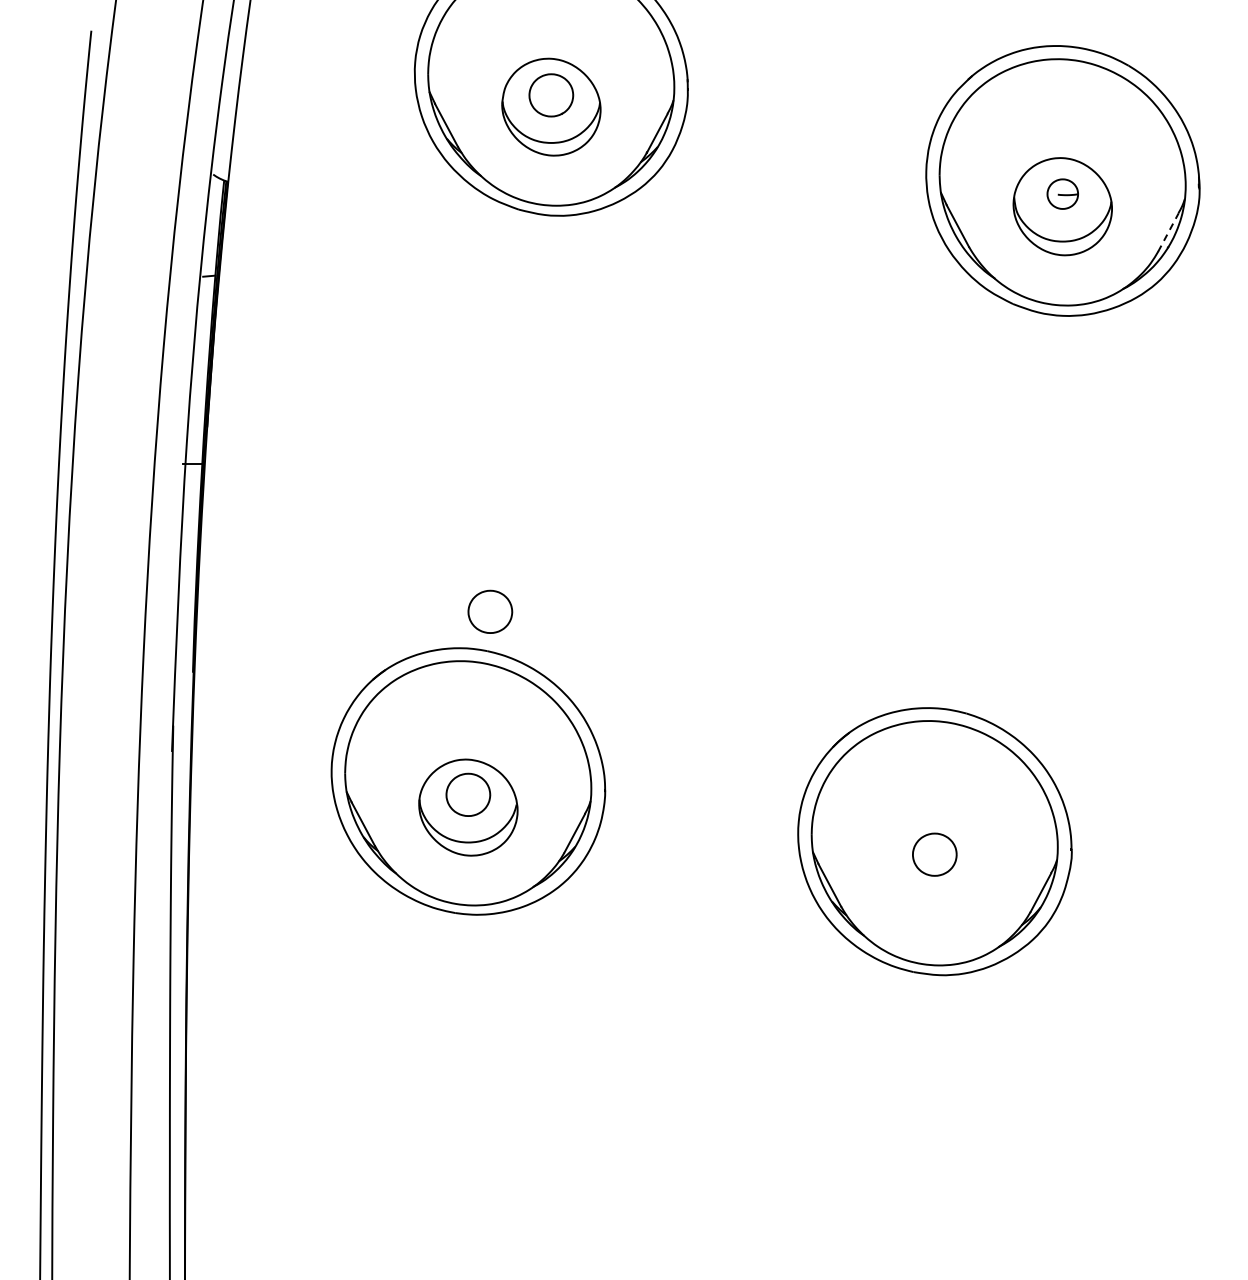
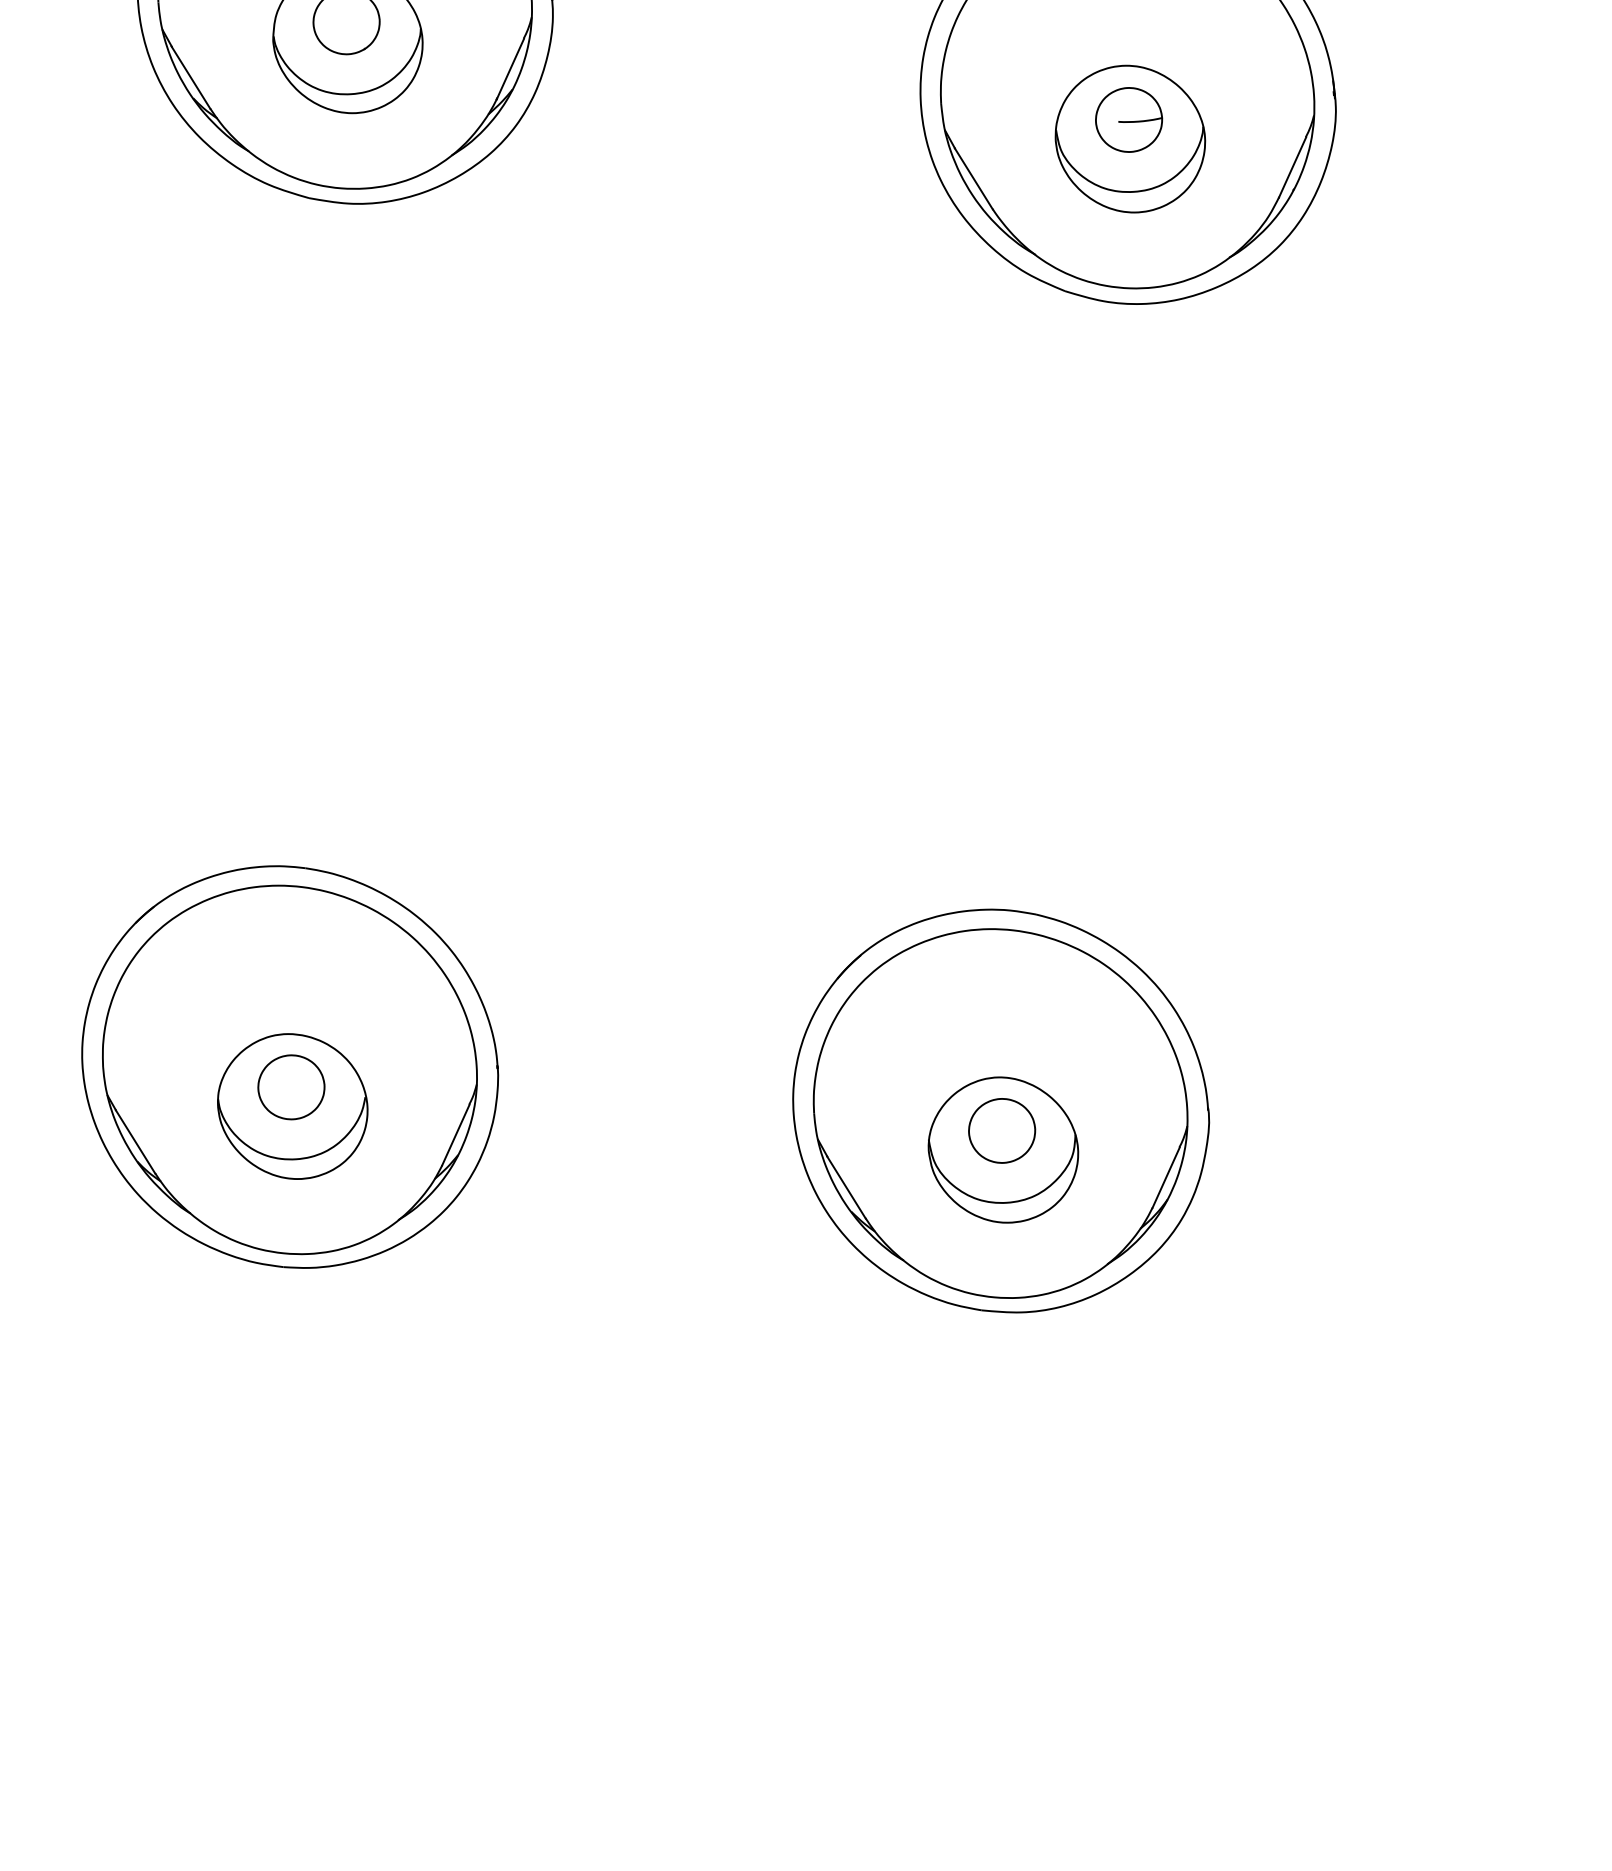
part: (1062, 194) -> (1128, 120), size x1.43
line: (1168, 232) -> (1292, 167), dashed -> solid
part: (490, 611) -> (306, 808), removed
part: (934, 867) -> (1002, 1150), added

